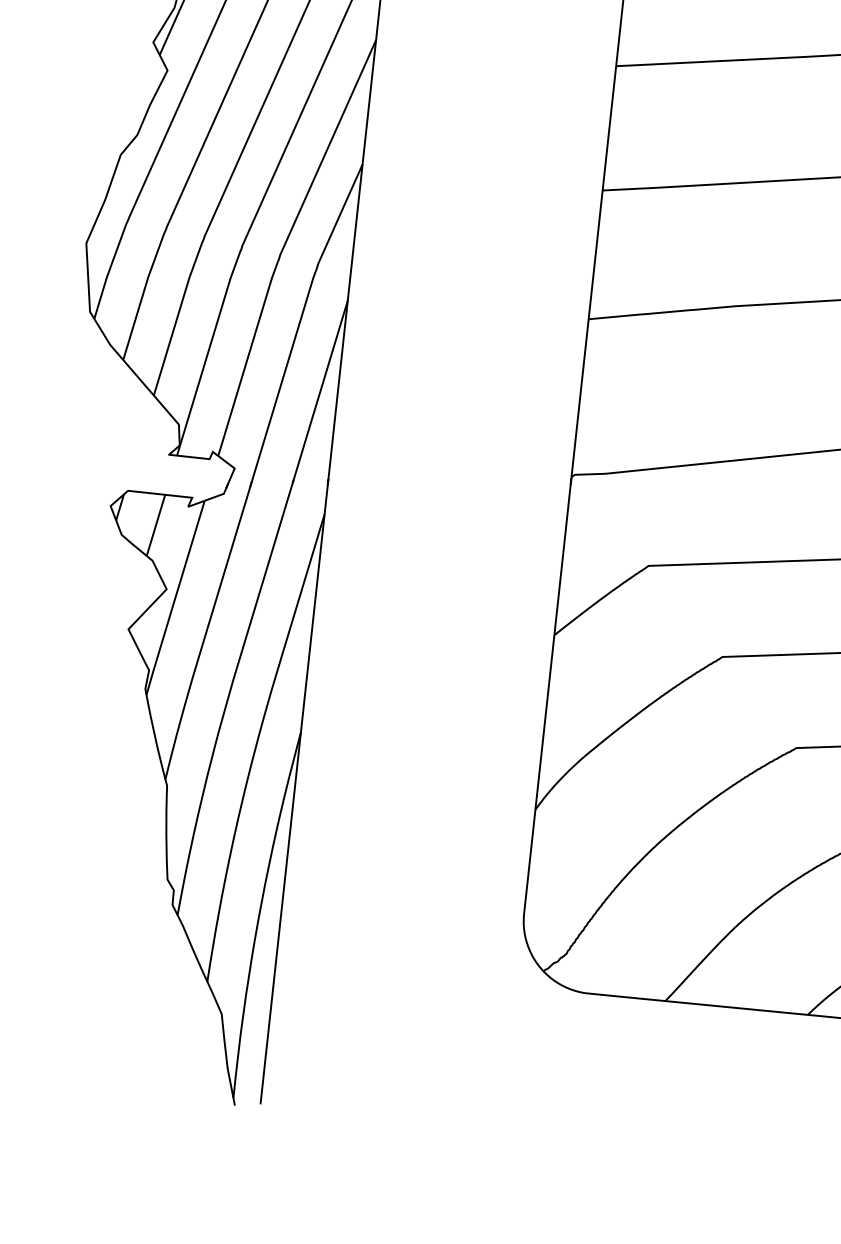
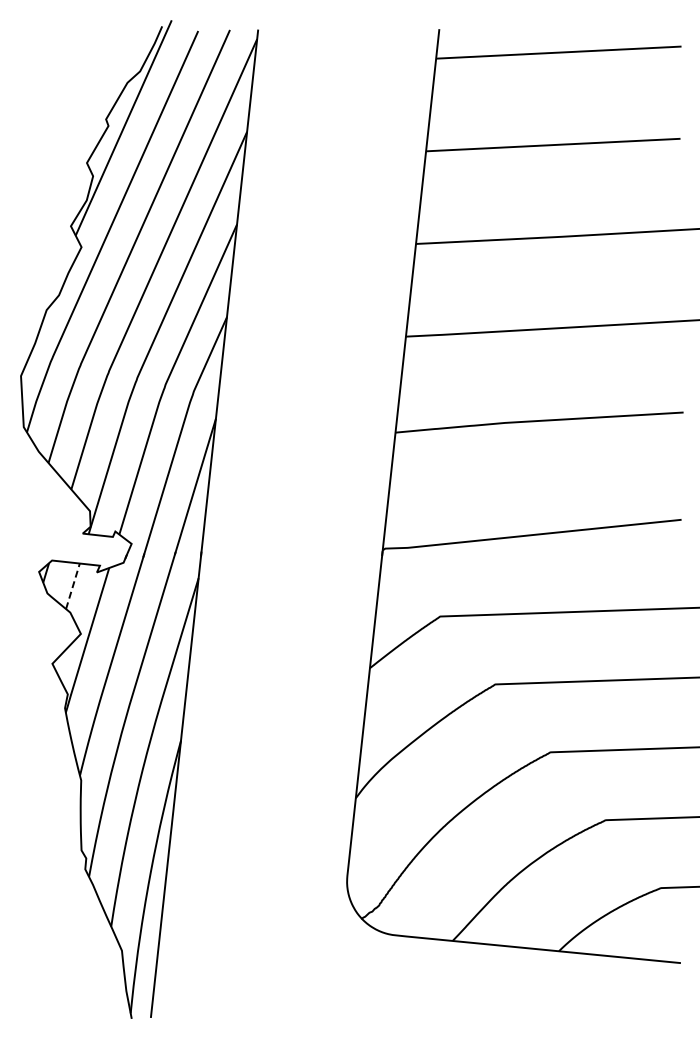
line: (155, 525) -> (72, 586), solid -> dashed

